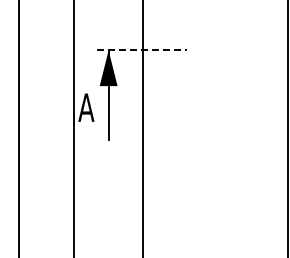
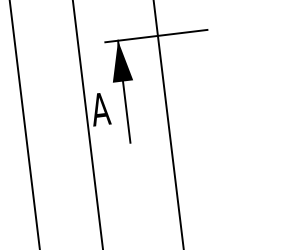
line: (142, 50) -> (156, 36), dashed -> solid

